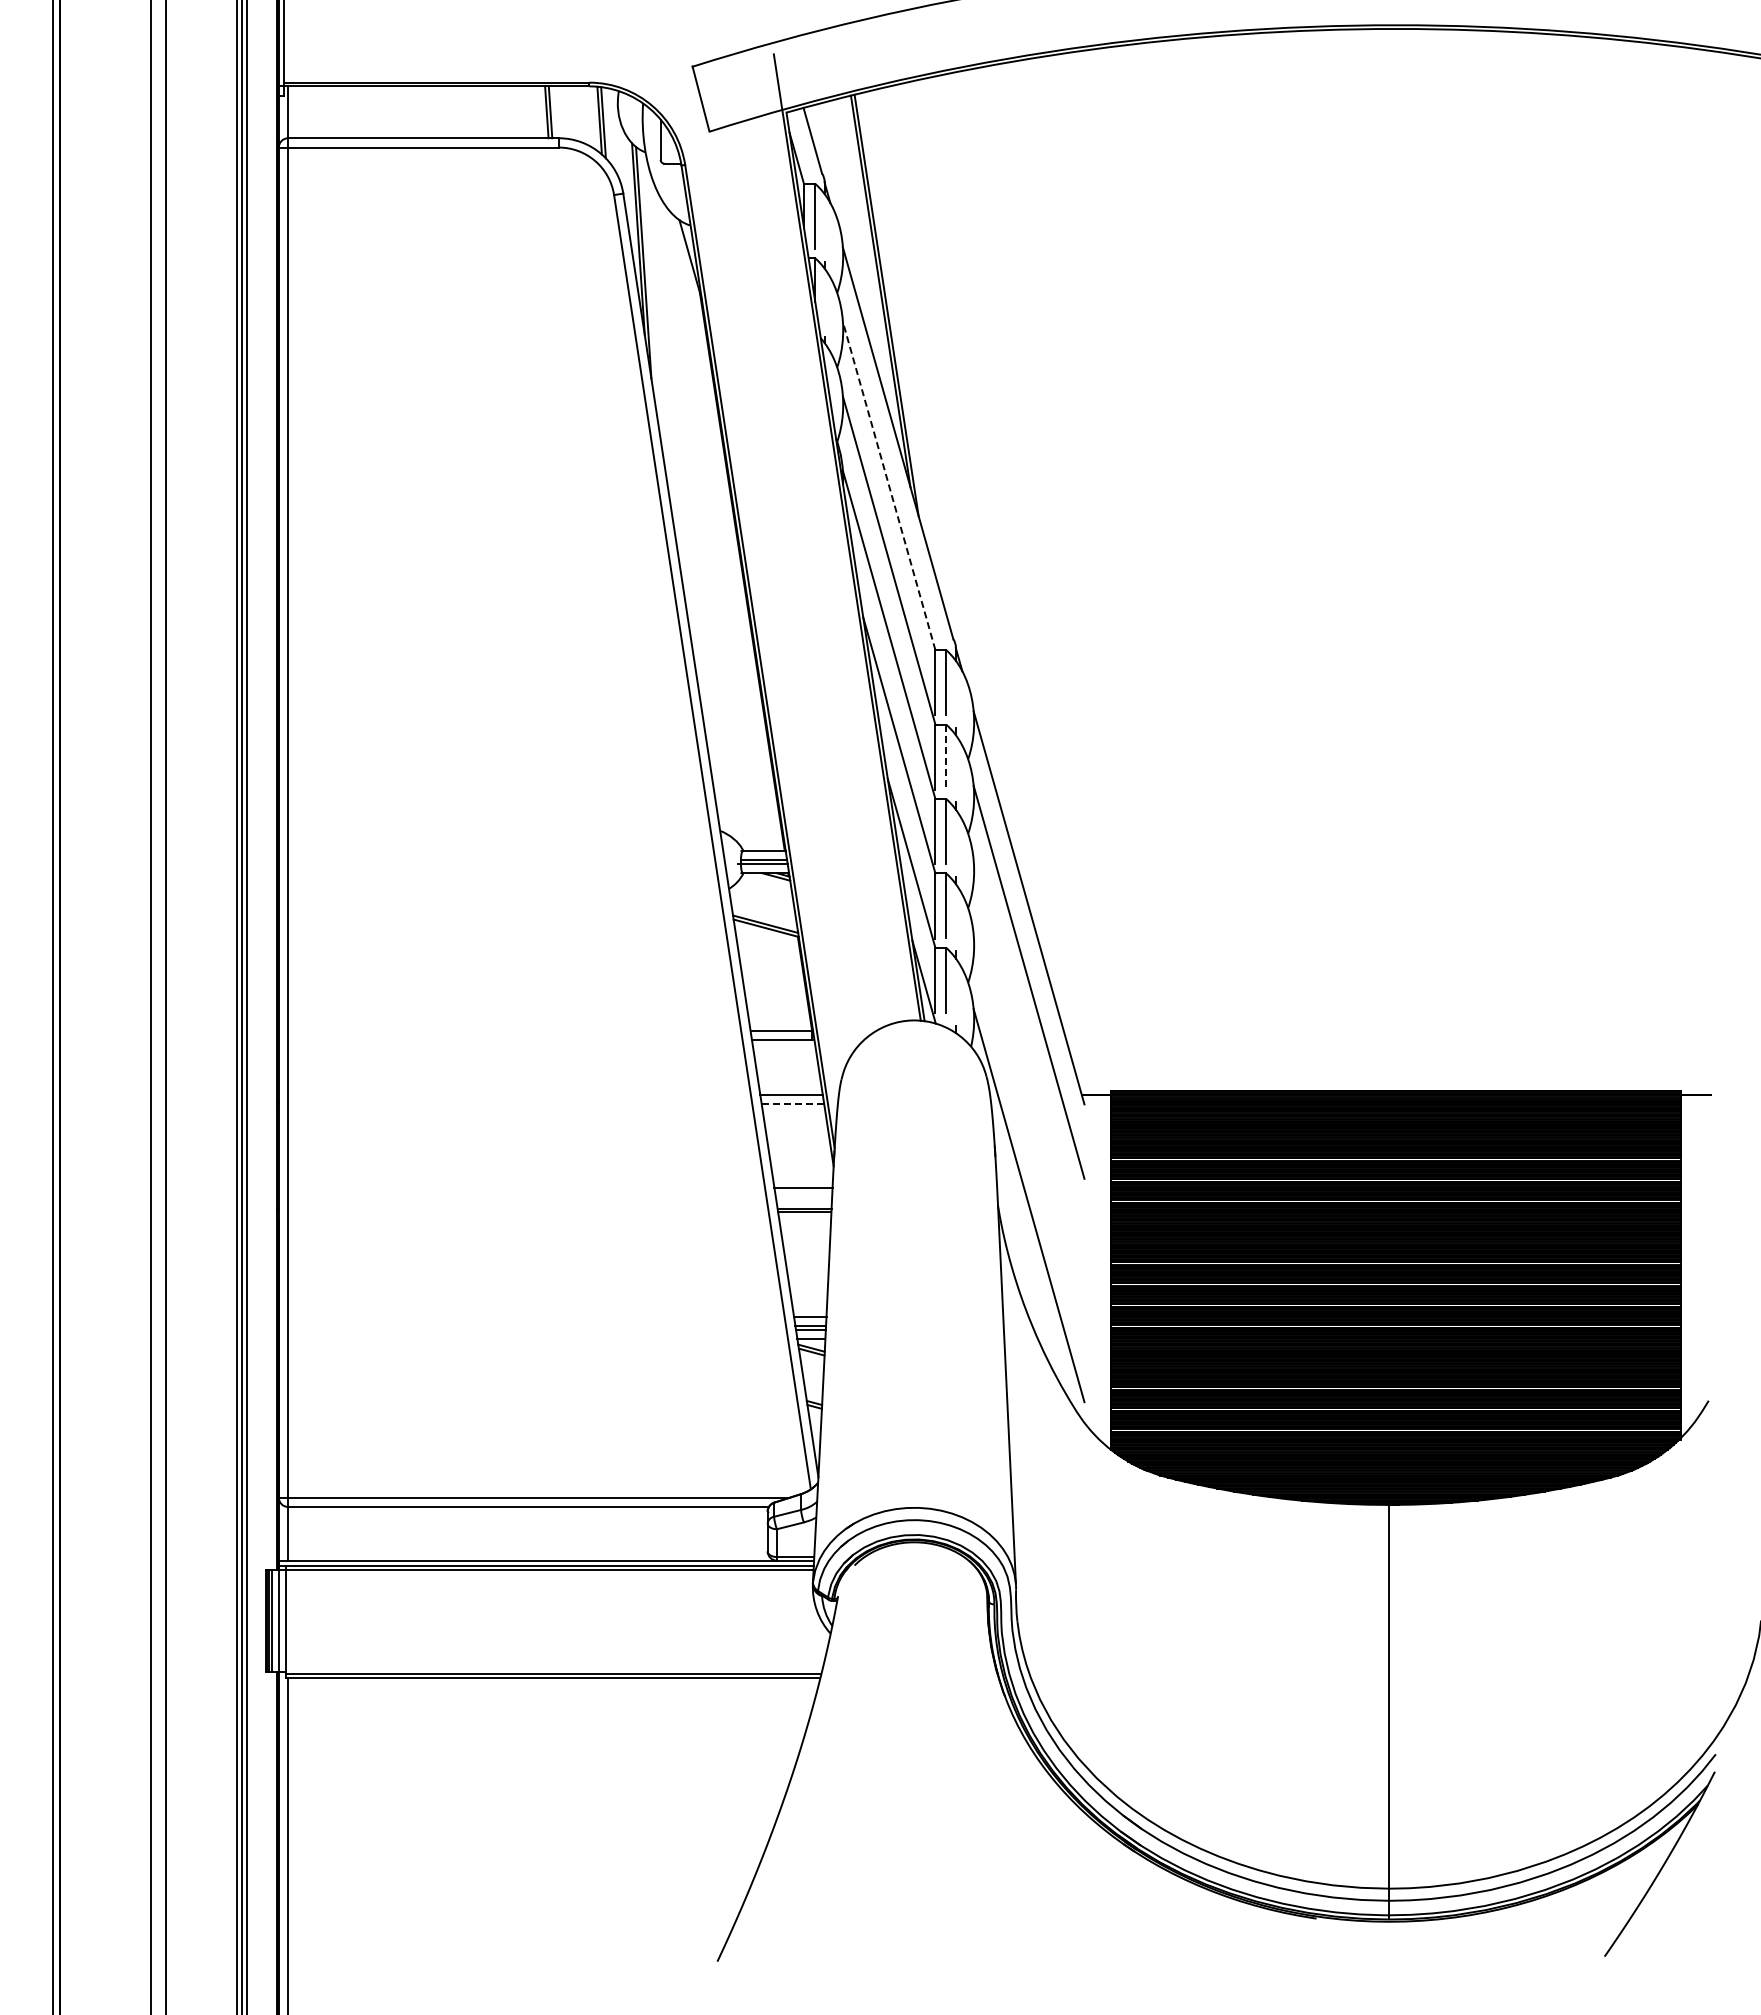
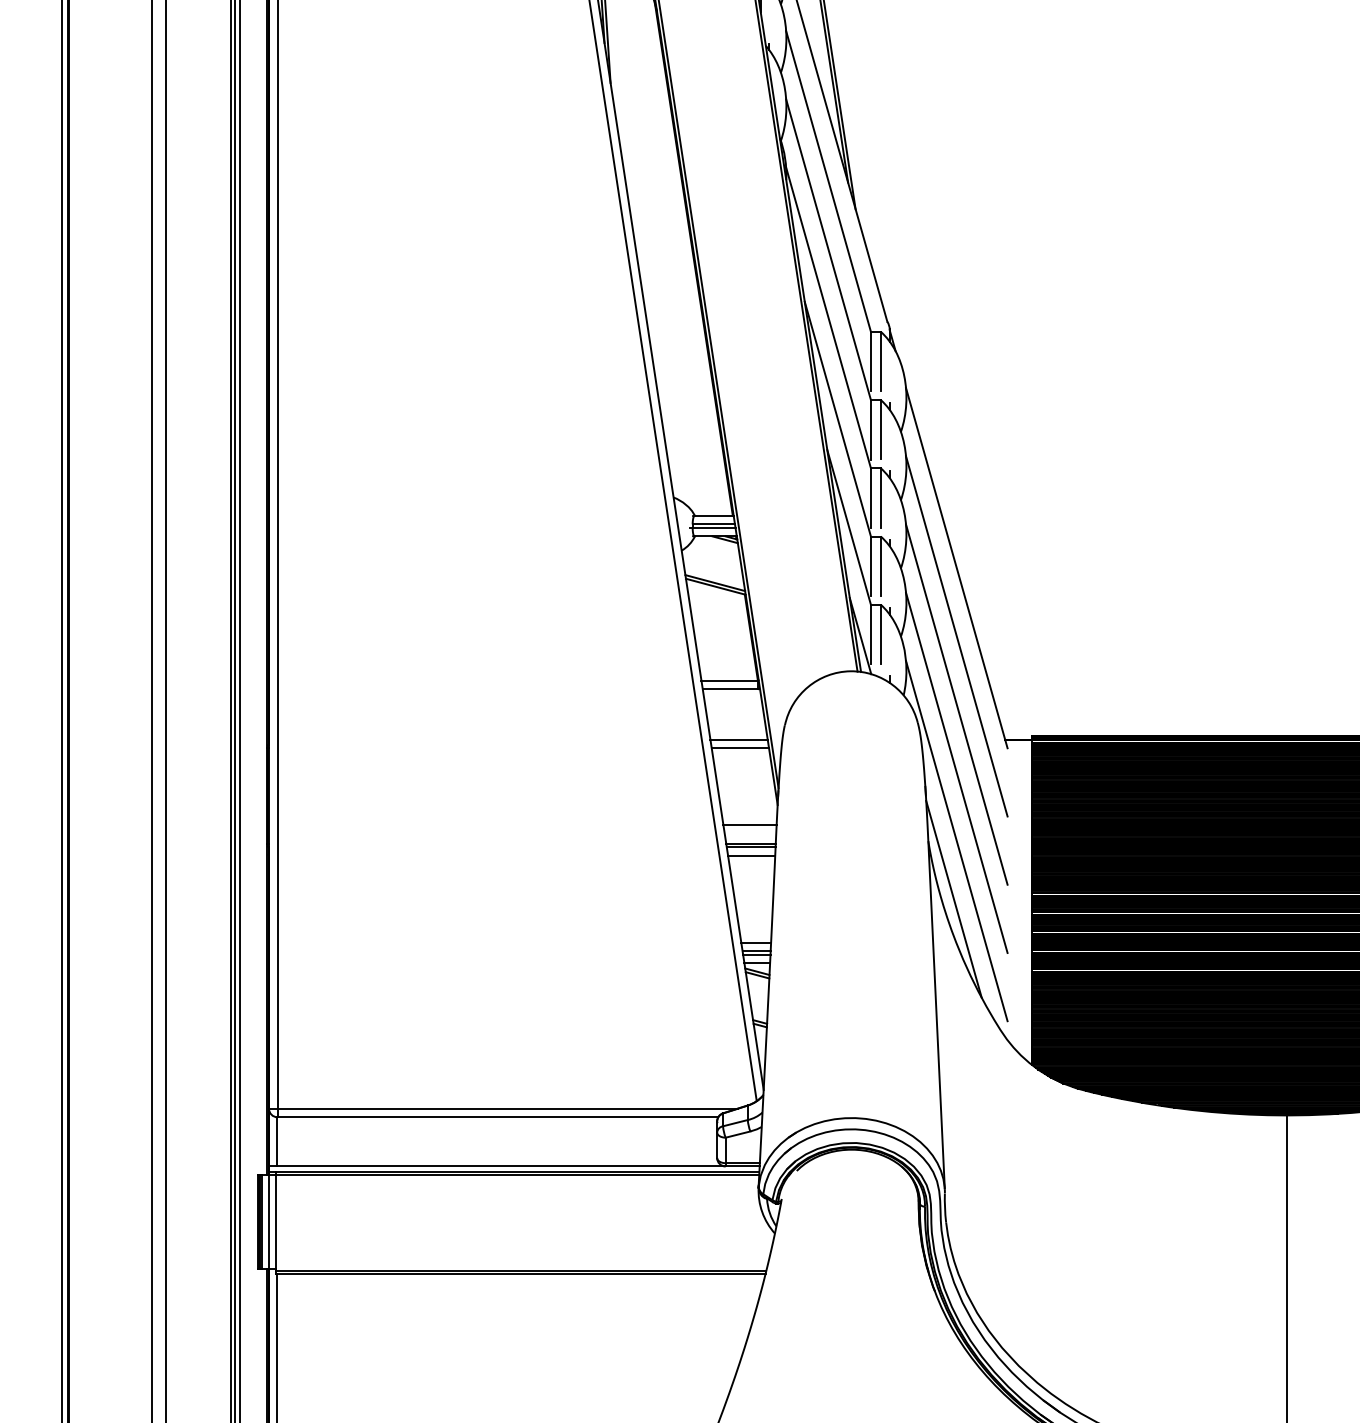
line: (889, 485) -> (828, 180), dashed -> solid
line: (946, 757) -> (881, 430), dashed -> solid
line: (1028, 1056) -> (956, 704), added
line: (792, 1104) -> (739, 748), dashed -> solid
line: (1028, 1130) -> (956, 772), added
line: (805, 1221) -> (751, 855), added
line: (1025, 1268) -> (953, 898), added

